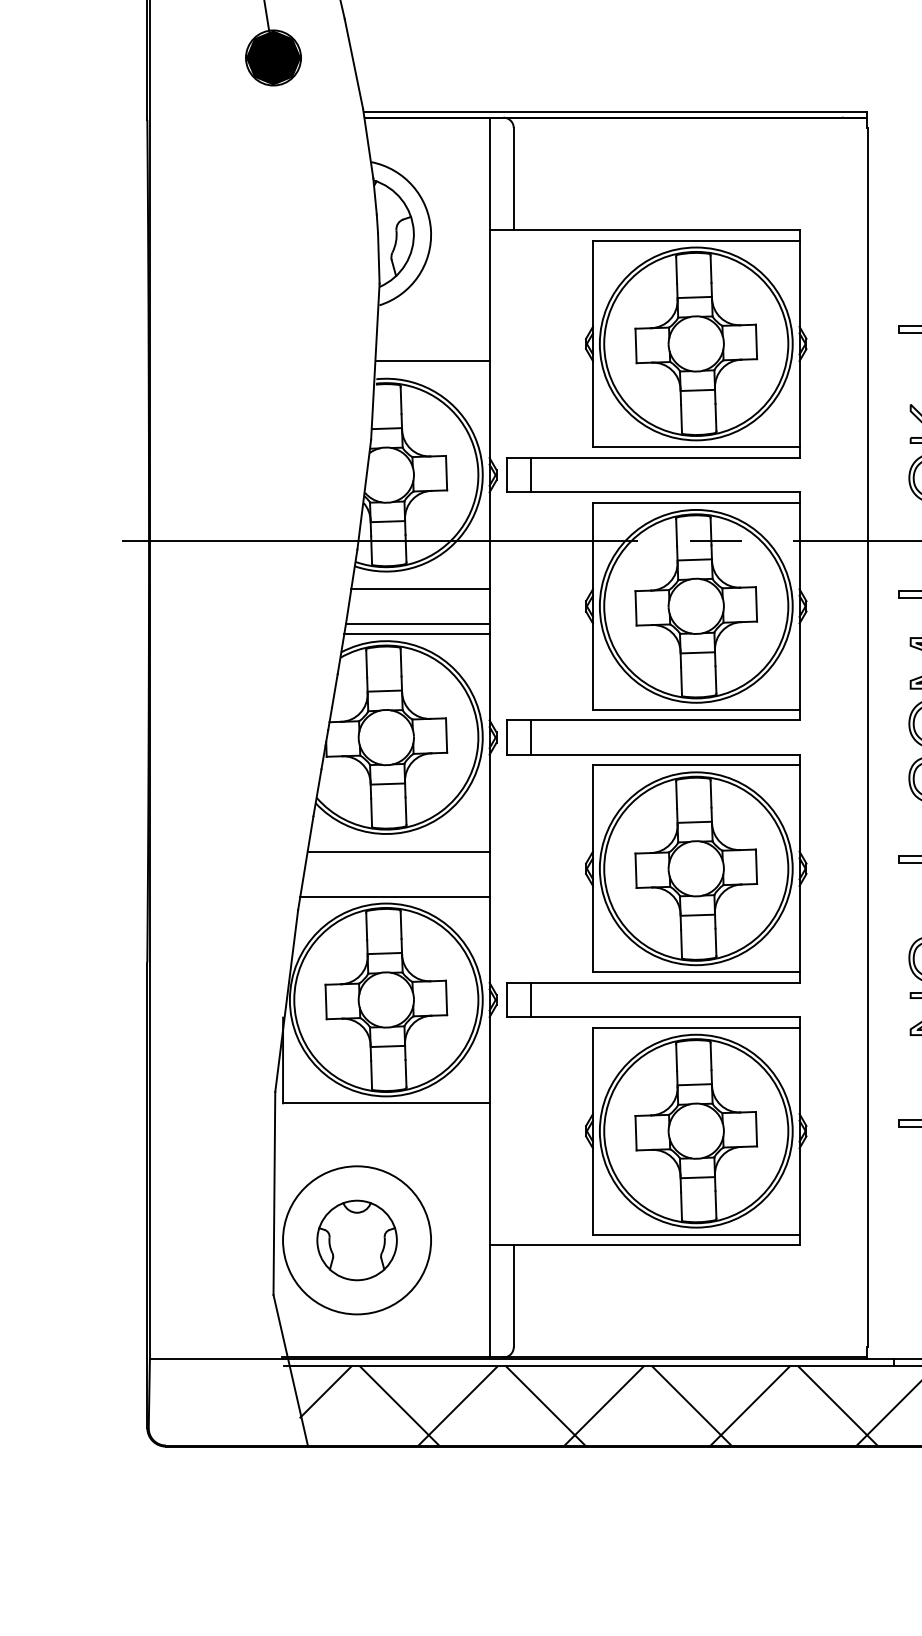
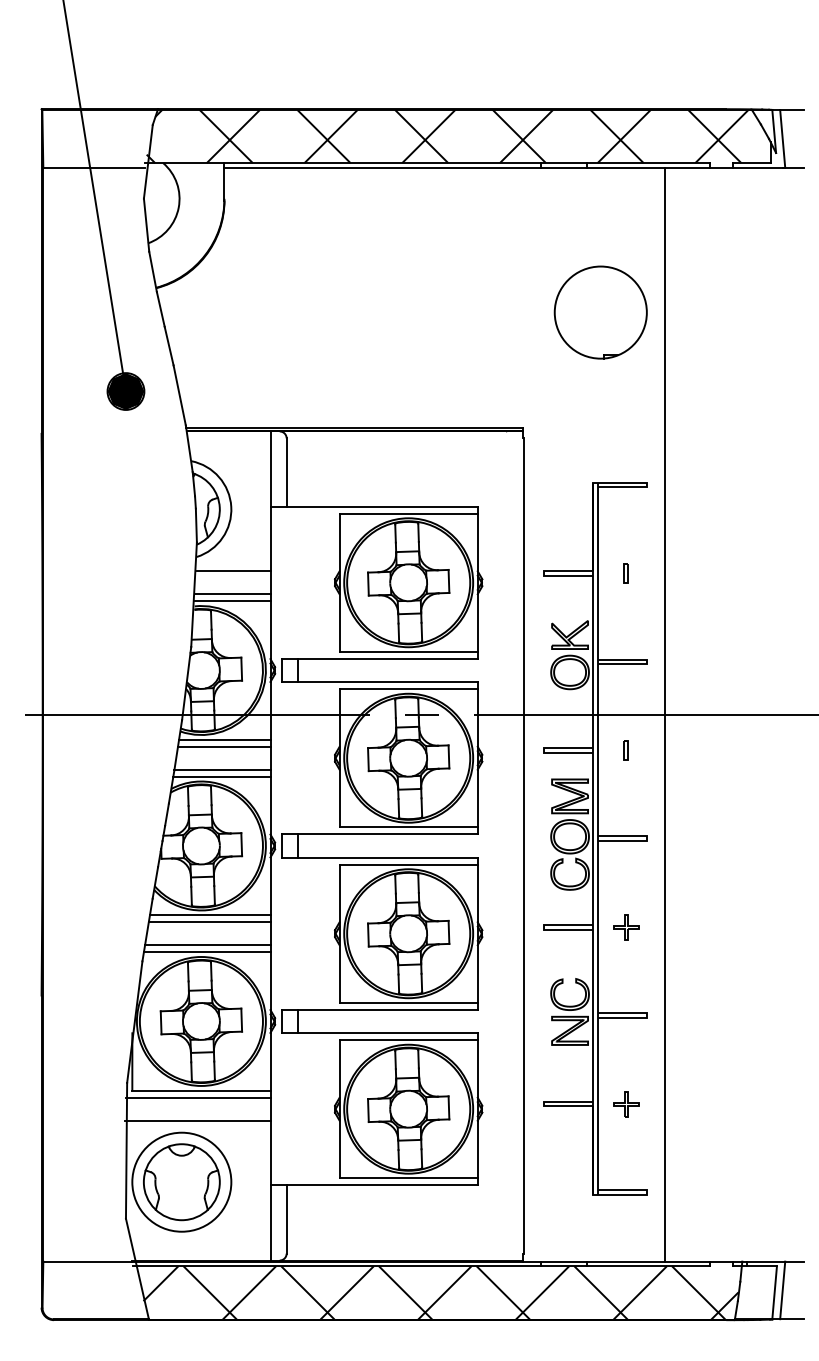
line: (434, 327) -> (233, 571), added
line: (432, 371) -> (232, 601), added
line: (420, 578) -> (224, 739), added
line: (398, 841) -> (209, 915), added
line: (395, 886) -> (207, 945), added
line: (380, 1113) -> (197, 1097), added
line: (380, 1148) -> (197, 1120), added
part: (356, 1240) -> (181, 1182), size x1.43

